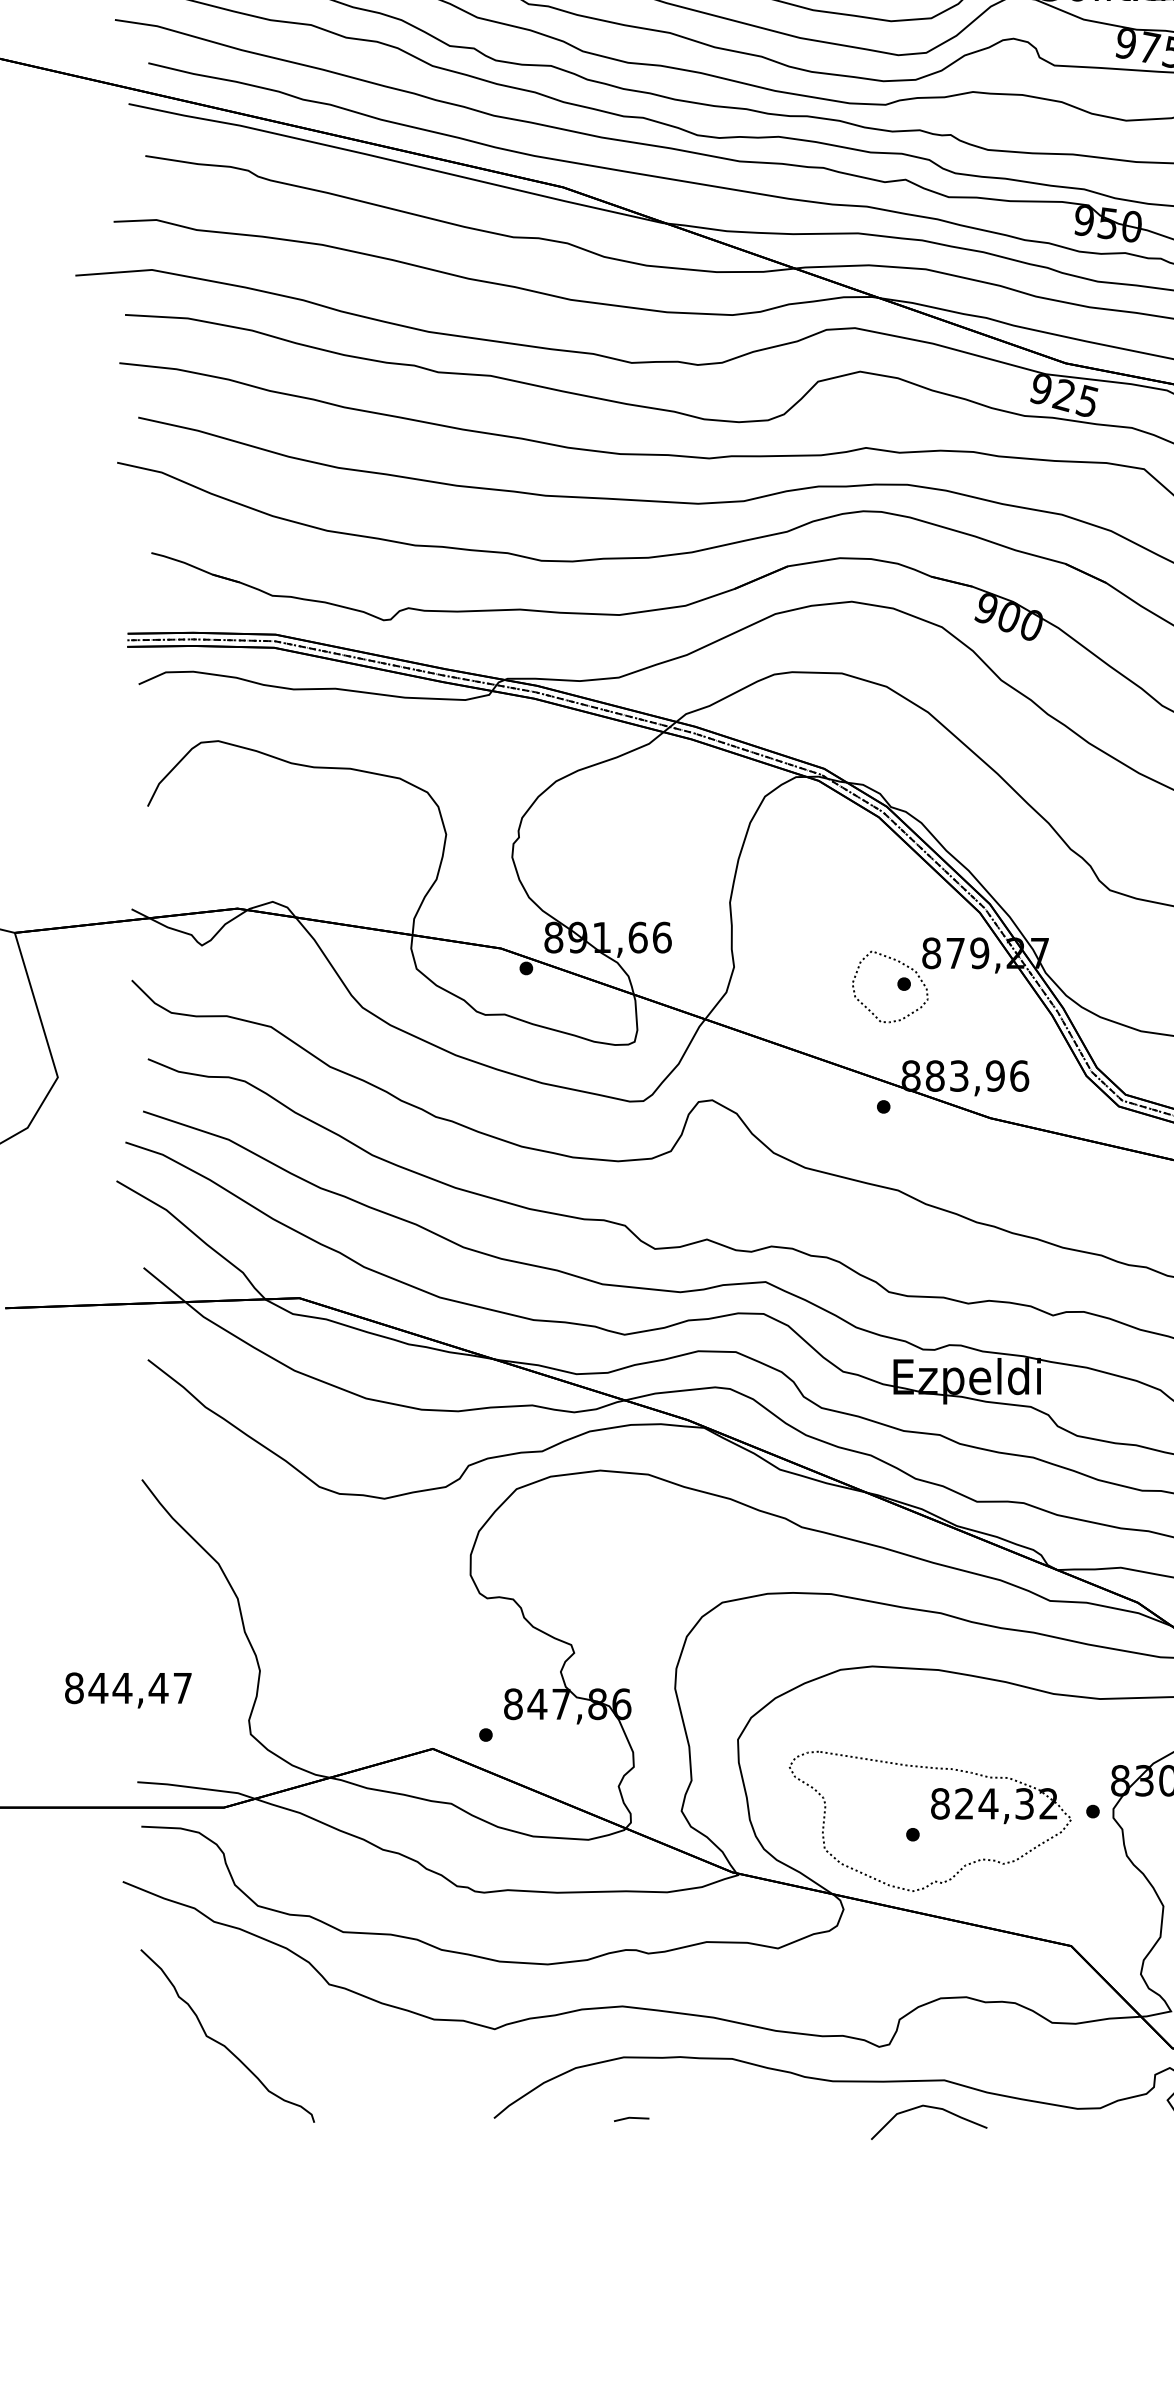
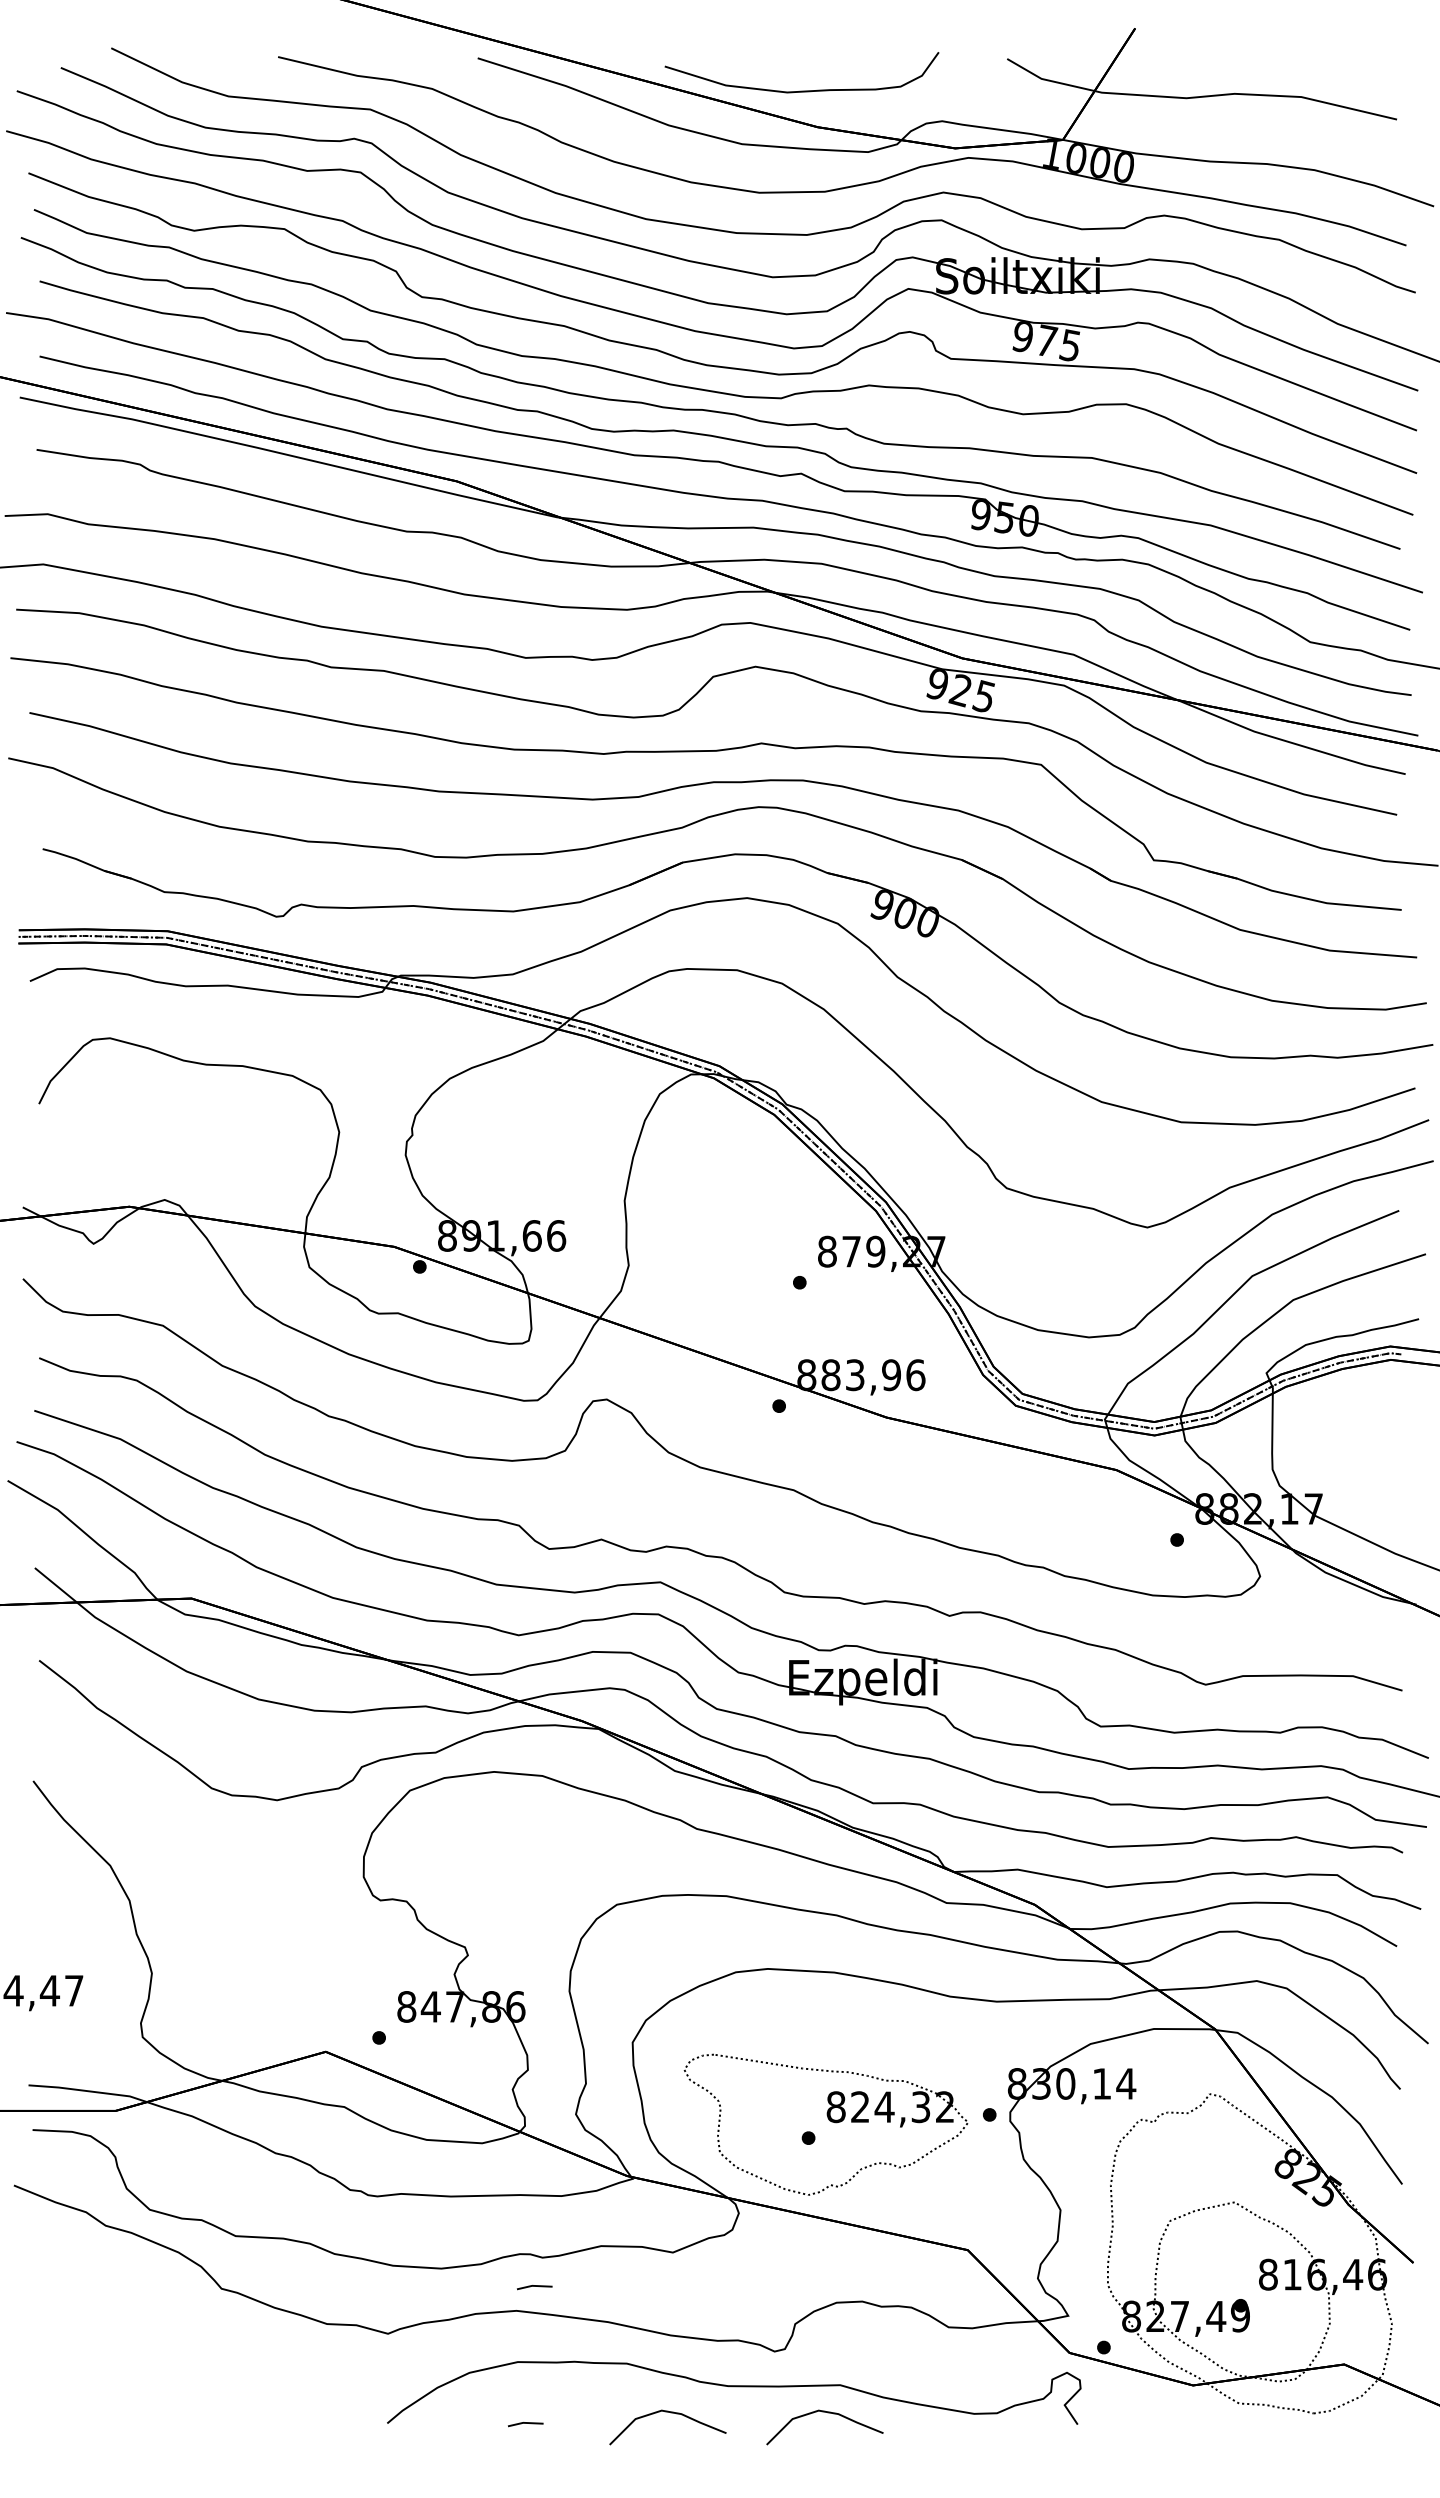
part: (902, 965) -> (798, 1263), removed
line: (640, 1982) -> (534, 2286), added
curve: (222, 2043) -> (114, 2348), removed
curve: (775, 2108) -> (670, 2413), added

